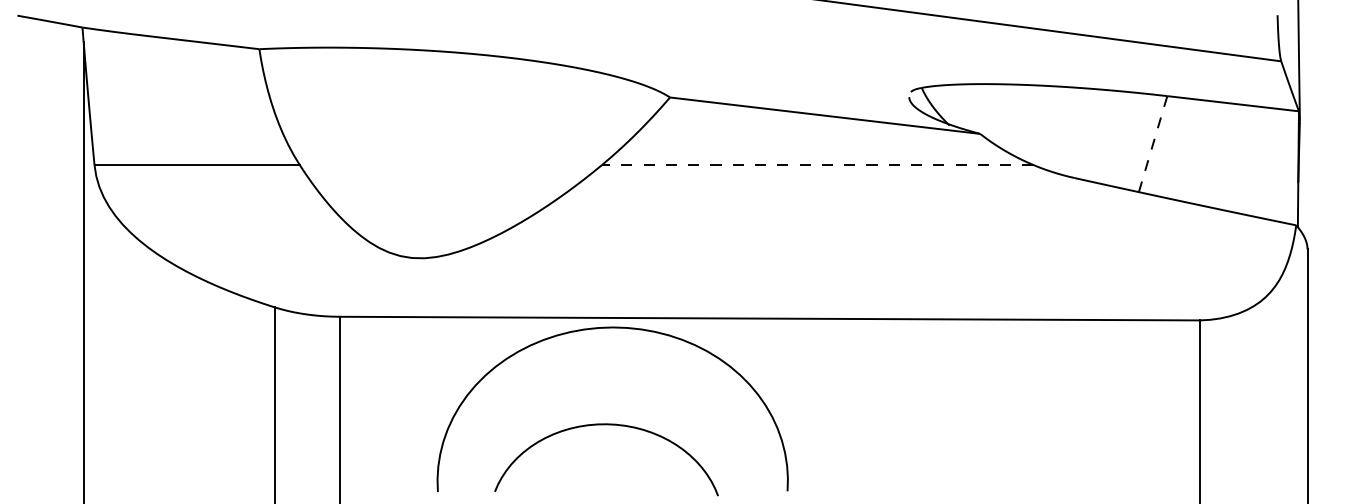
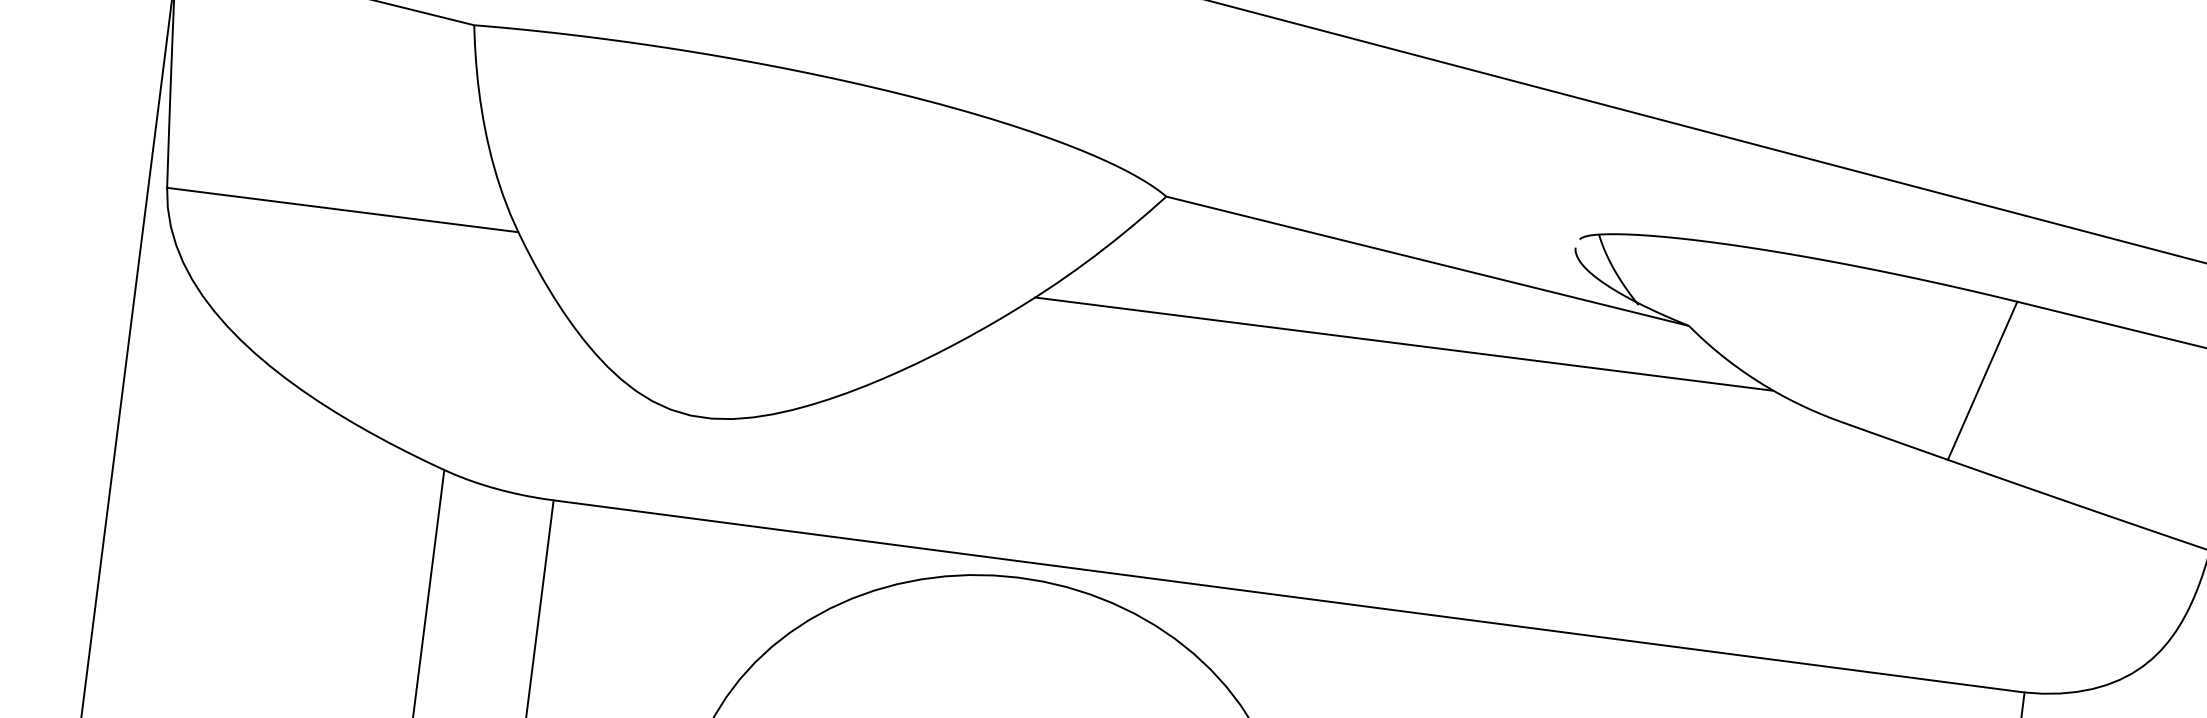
line: (1152, 144) -> (1981, 381), dashed -> solid
line: (817, 165) -> (1403, 344), dashed -> solid

